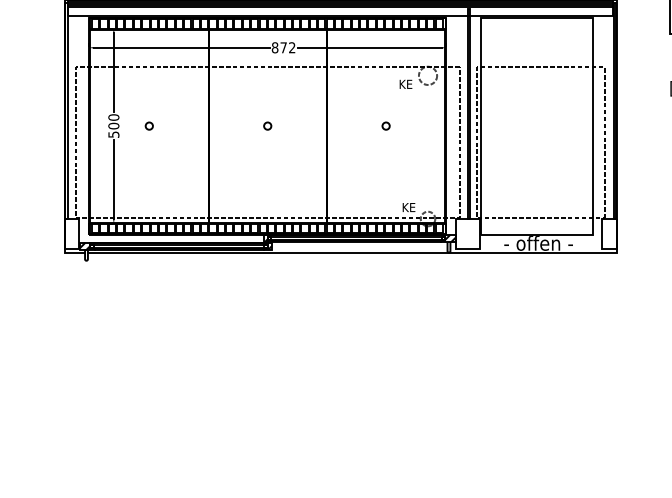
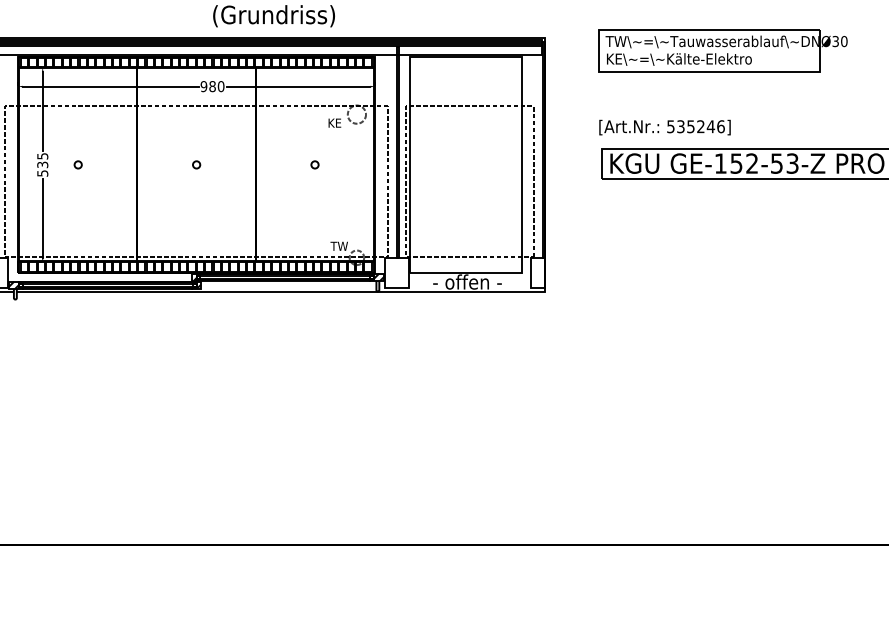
text: (283, 47) -> (212, 86), 872 -> 980
text: (113, 121) -> (42, 160), 500 -> 535
text: (409, 206) -> (338, 245), KE -> TW

